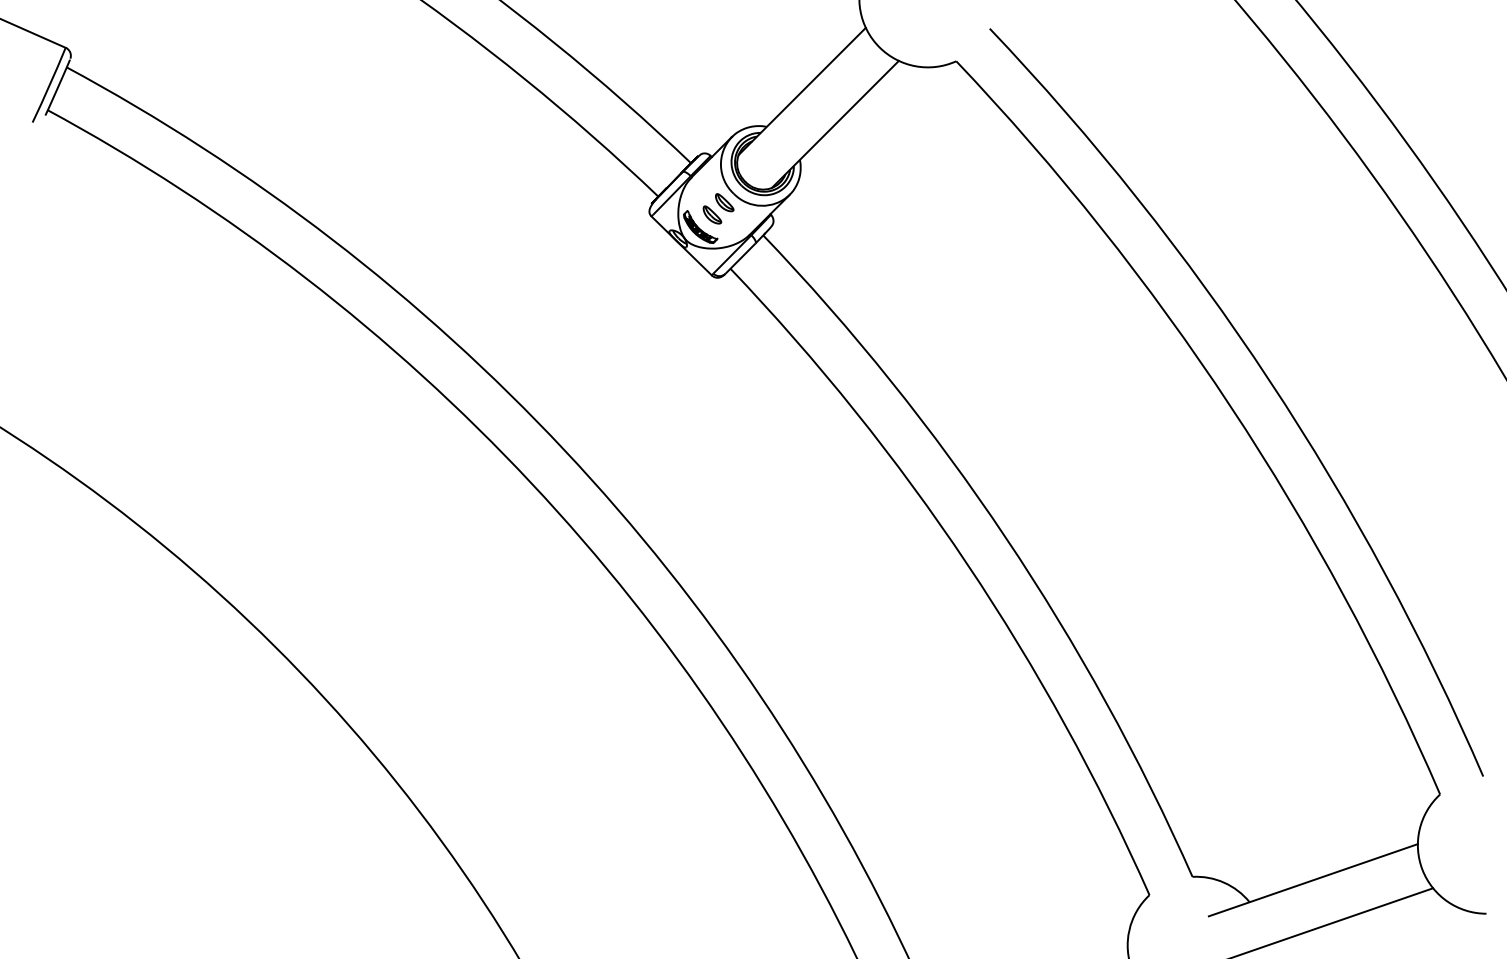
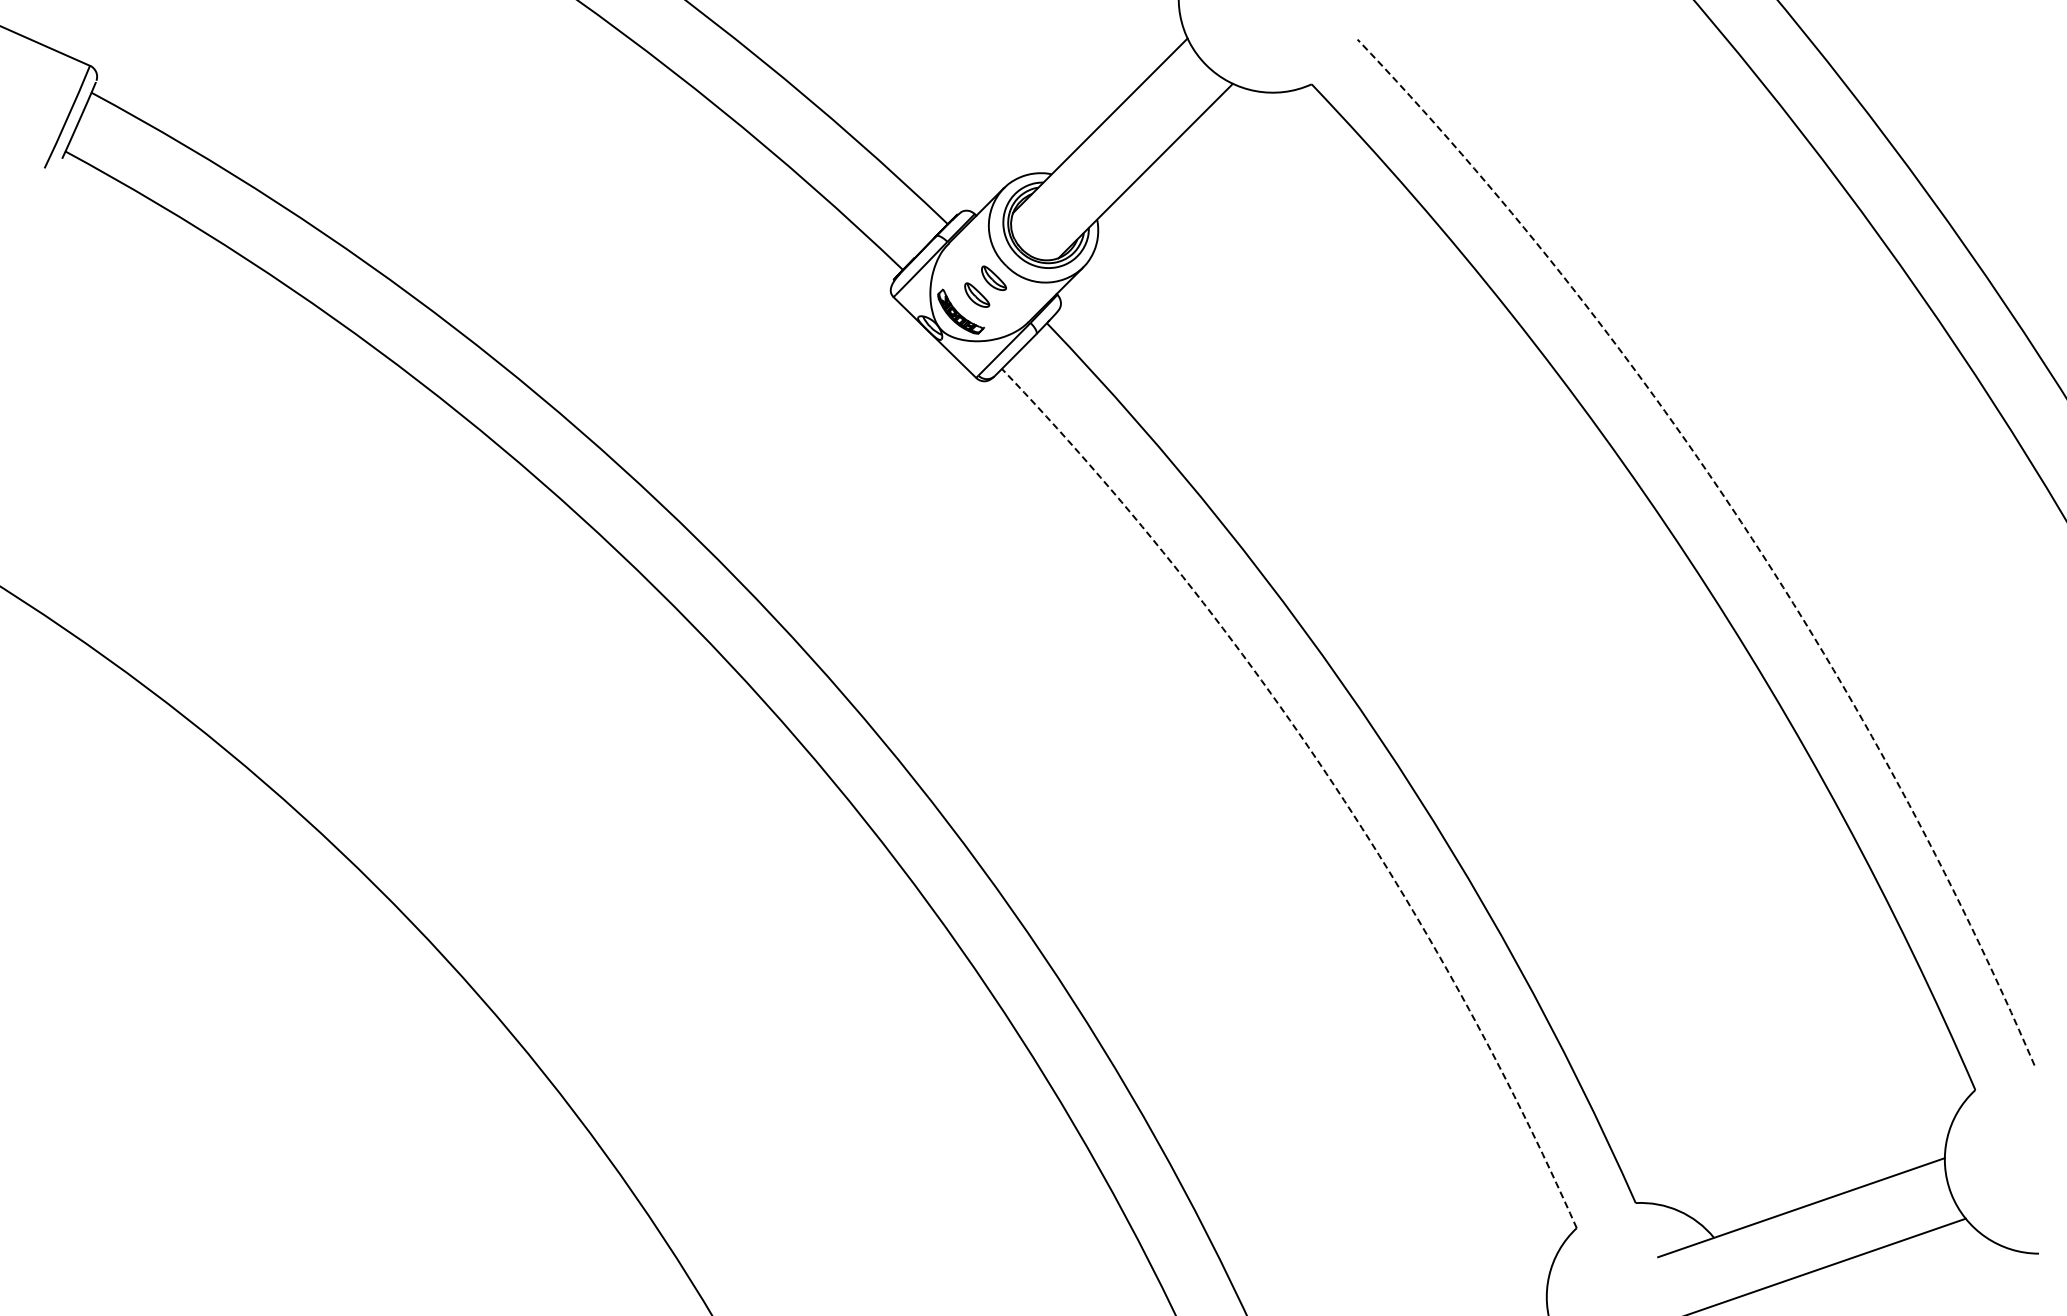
arc: (1269, 380) -> (1741, 522), solid -> dashed
arc: (967, 563) -> (1326, 773), solid -> dashed

